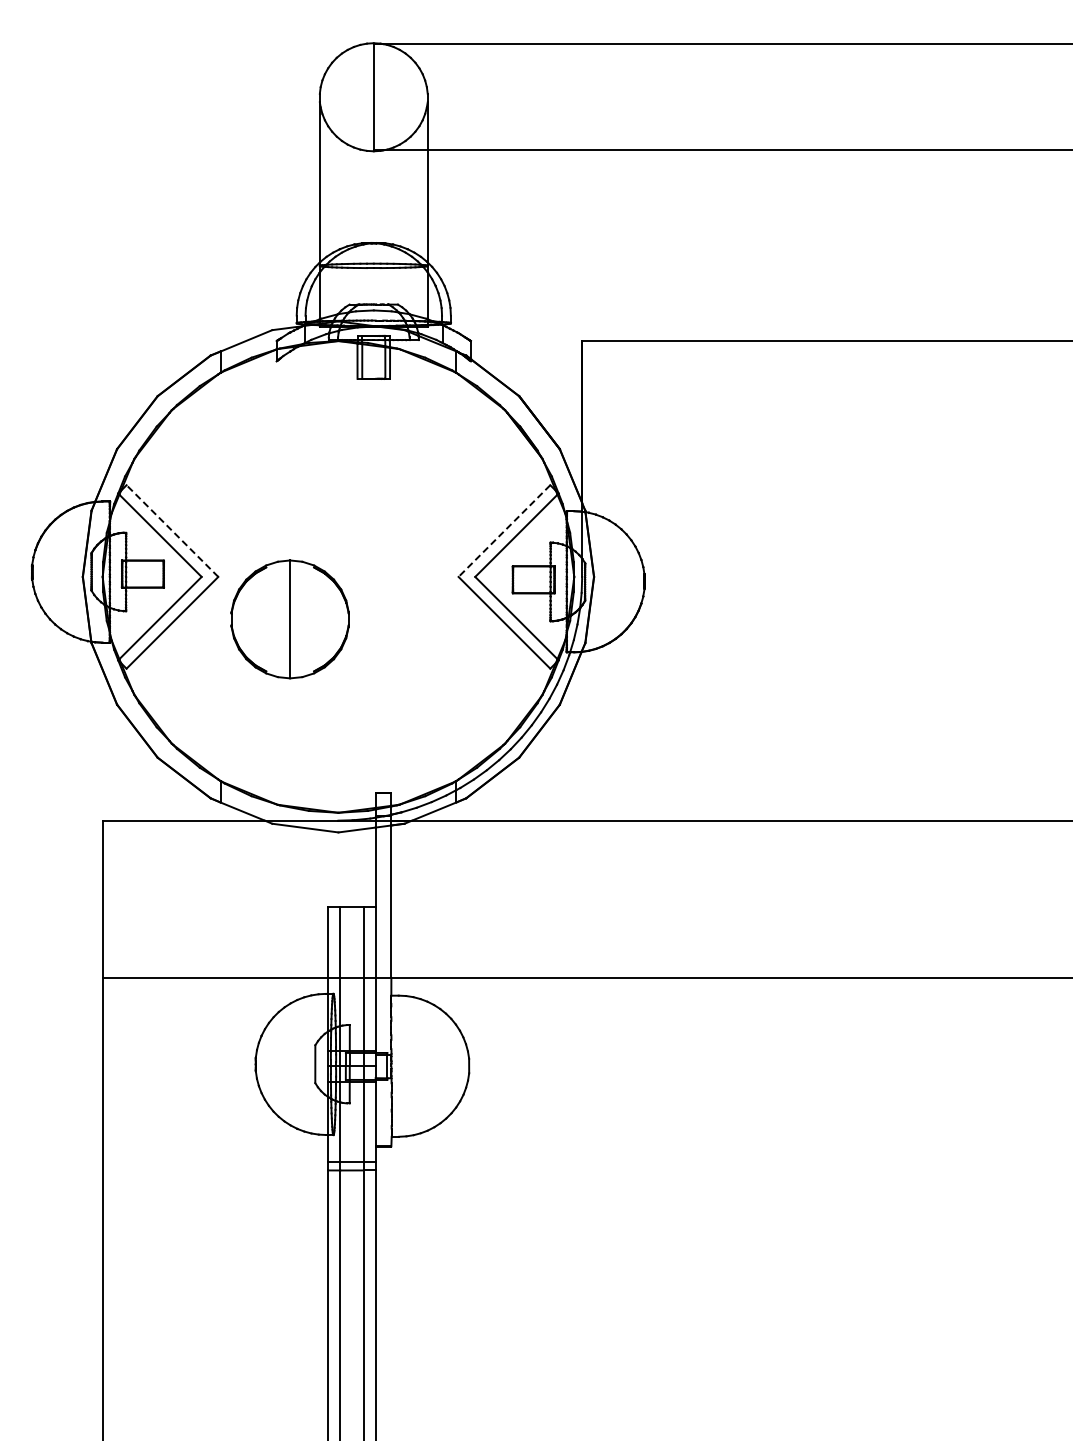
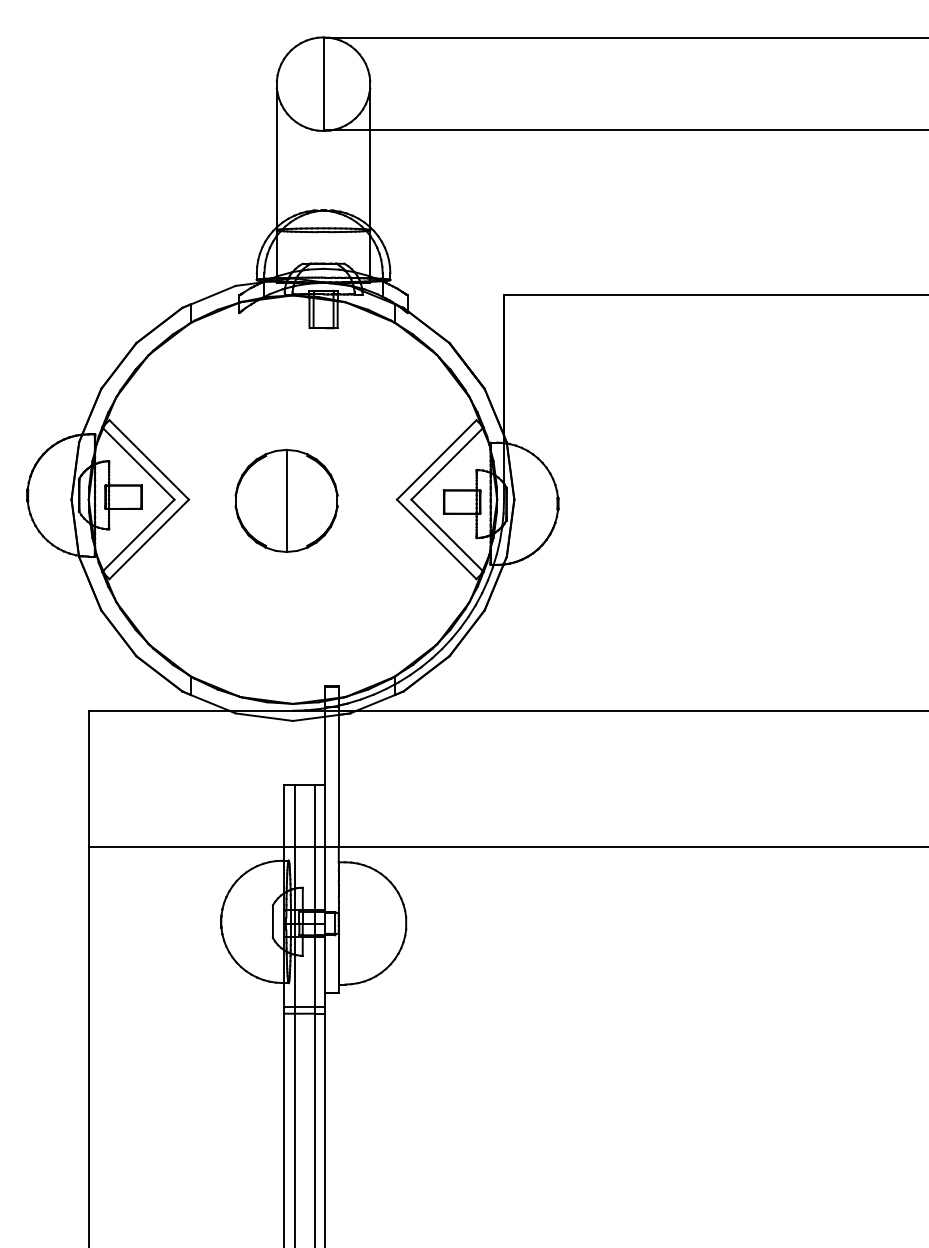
line: (172, 531) -> (149, 460), dashed -> solid
line: (504, 531) -> (436, 460), dashed -> solid
part: (289, 619) -> (286, 501), moved

